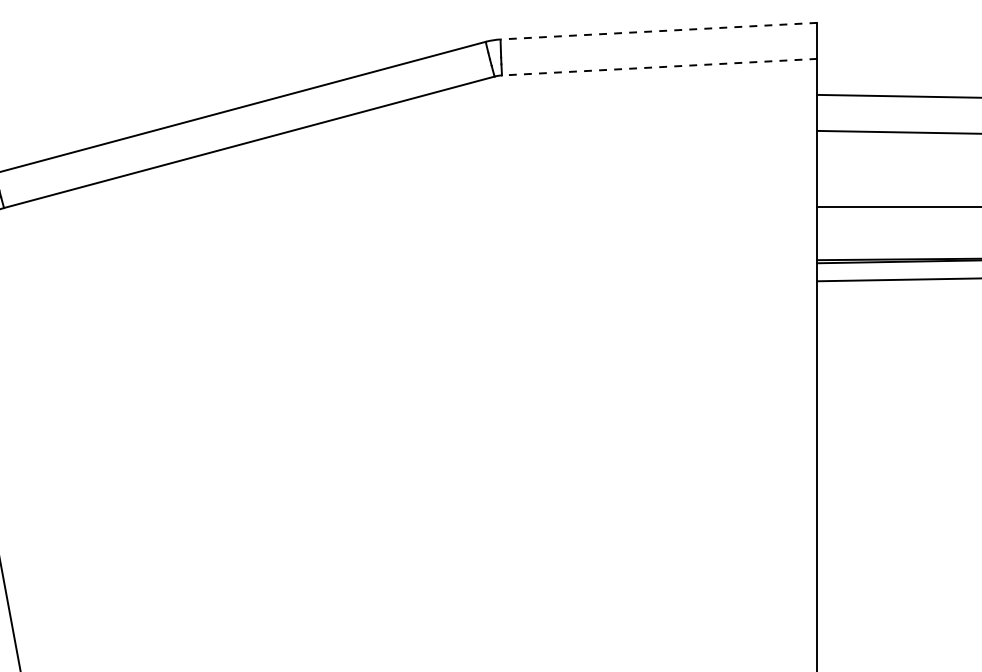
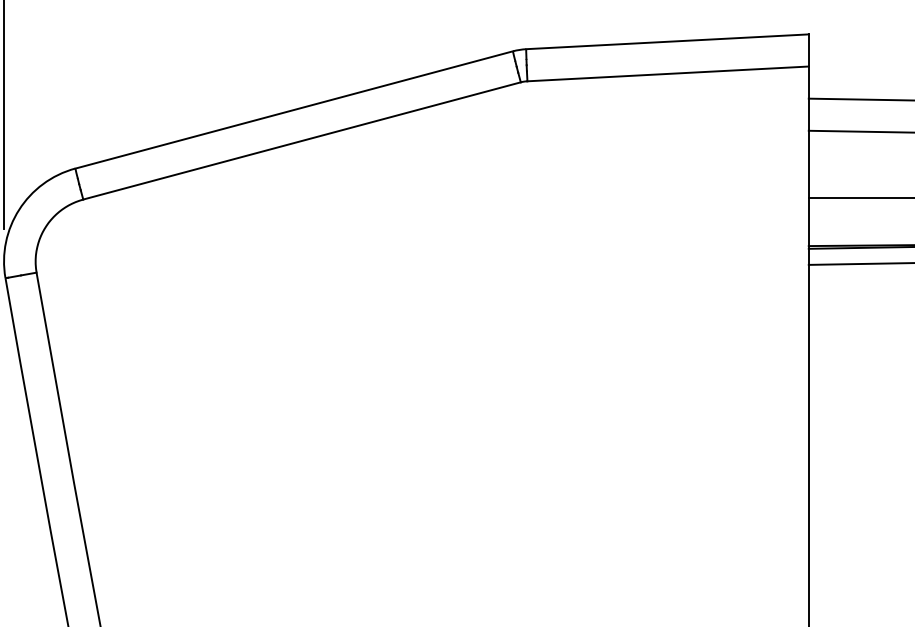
line: (659, 30) -> (667, 41), dashed -> solid
line: (660, 66) -> (668, 73), dashed -> solid

